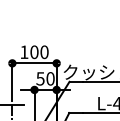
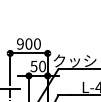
text: (24, 52) -> (20, 44), 100 -> 900

